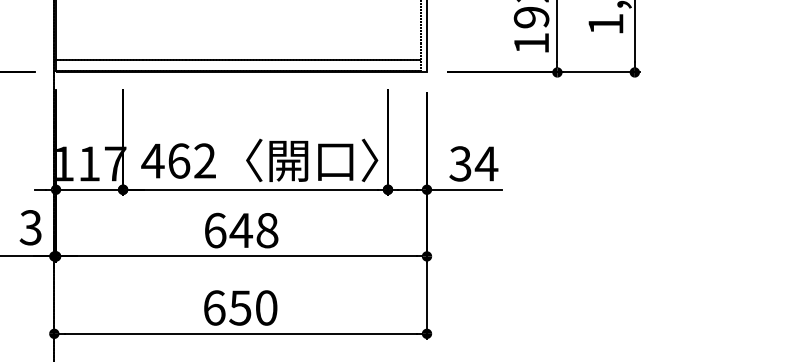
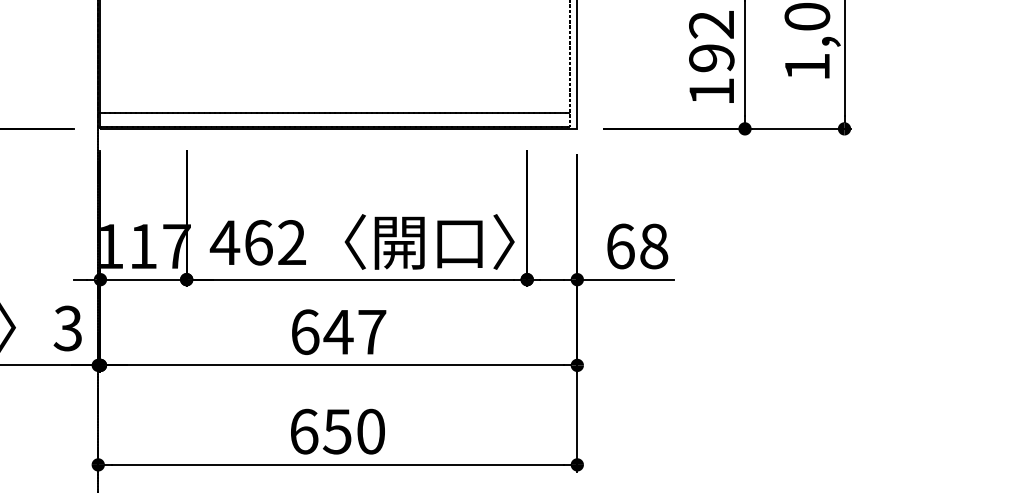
text: (473, 163) -> (637, 246), 34 -> 68
text: (267, 230) -> (372, 332), 648 -> 647

